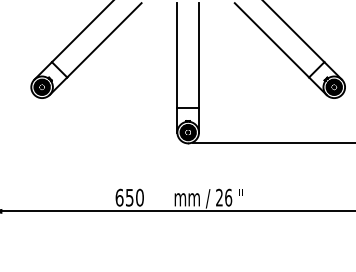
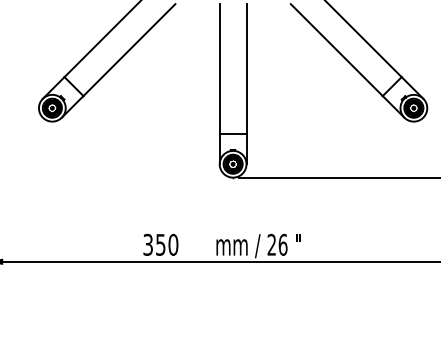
text: (119, 197) -> (148, 244), 650 -> 350

